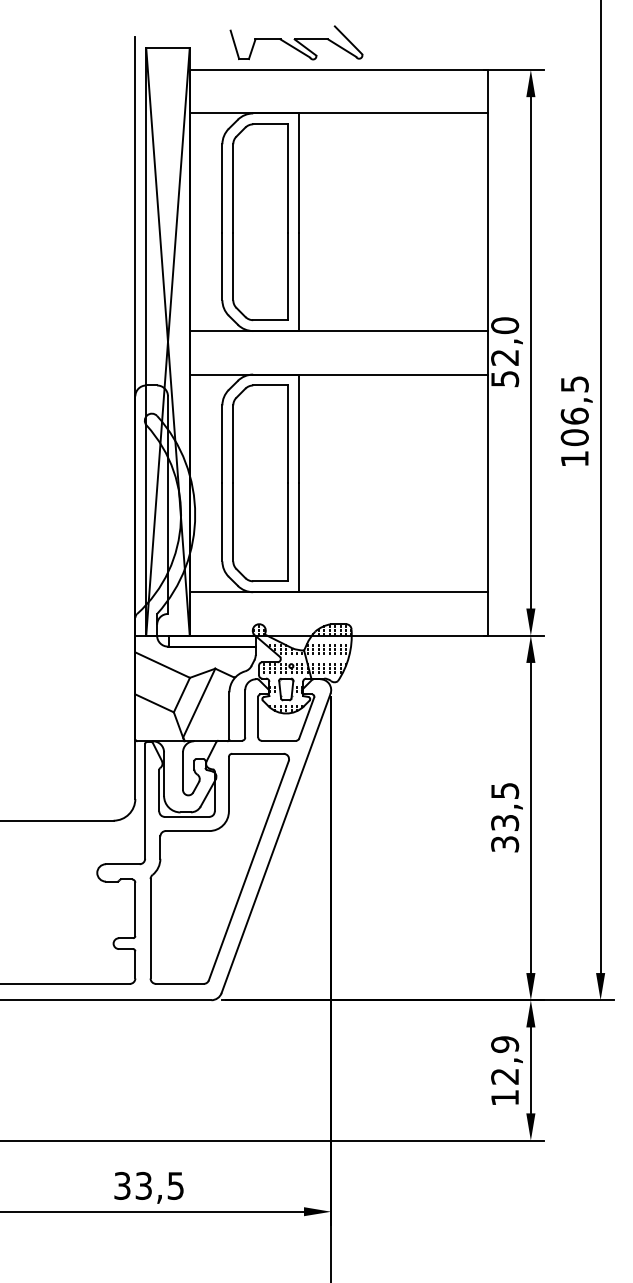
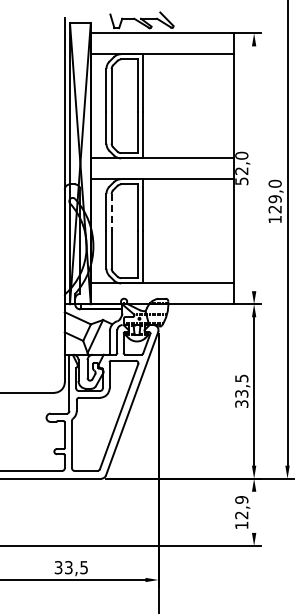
line: (531, 352) -> (254, 168), removed
text: (573, 410) -> (274, 196), 106,5 -> 129,0
line: (232, 444) -> (111, 212), solid -> dashed
line: (531, 1068) -> (254, 511), removed

